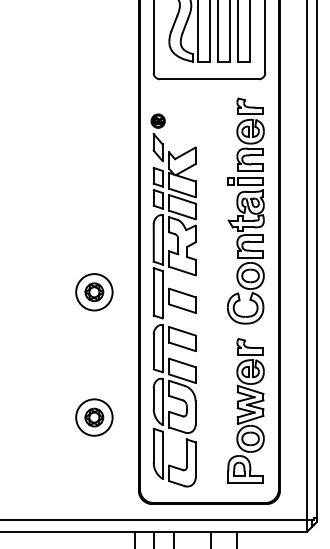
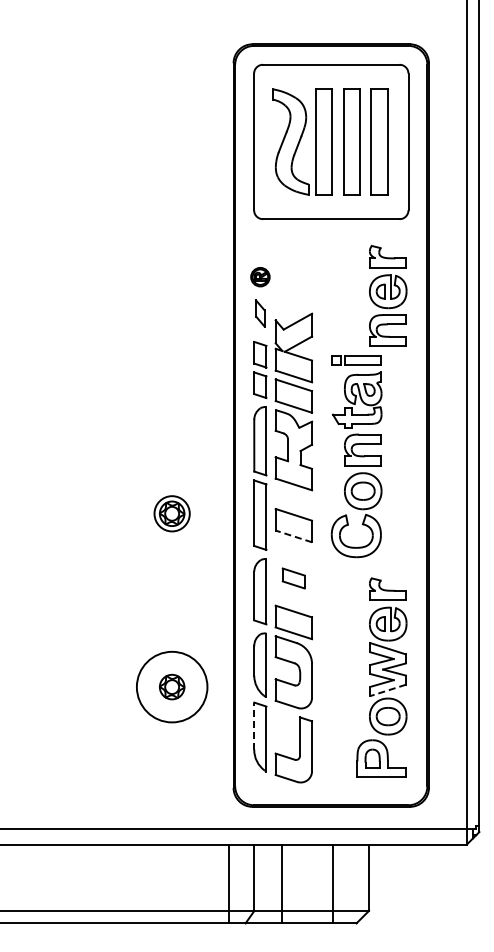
part: (158, 147) -> (260, 313), size x0.7
part: (245, 250) -> (356, 456), moved
circle: (93, 292) -> (171, 513), size x0.7
line: (182, 308) -> (293, 536), solid -> dashed
part: (182, 339) -> (293, 578), size x0.6
circle: (93, 417) -> (171, 686), size x1.4
line: (250, 420) -> (388, 690), solid -> dashed
line: (153, 445) -> (254, 725), solid -> dashed

